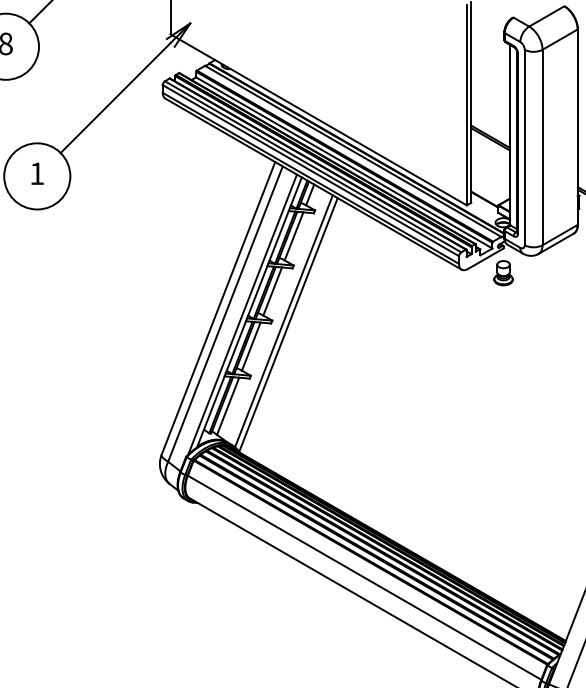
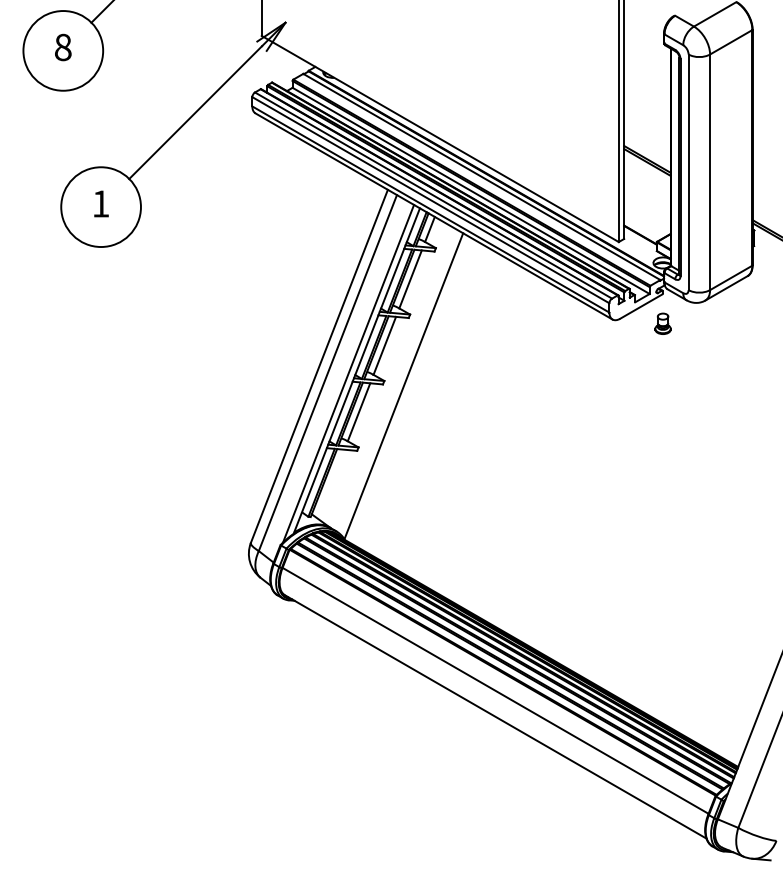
part: (503, 272) -> (662, 323), size x0.7
line: (284, 321) -> (398, 381), removed
line: (227, 405) -> (330, 483), removed

